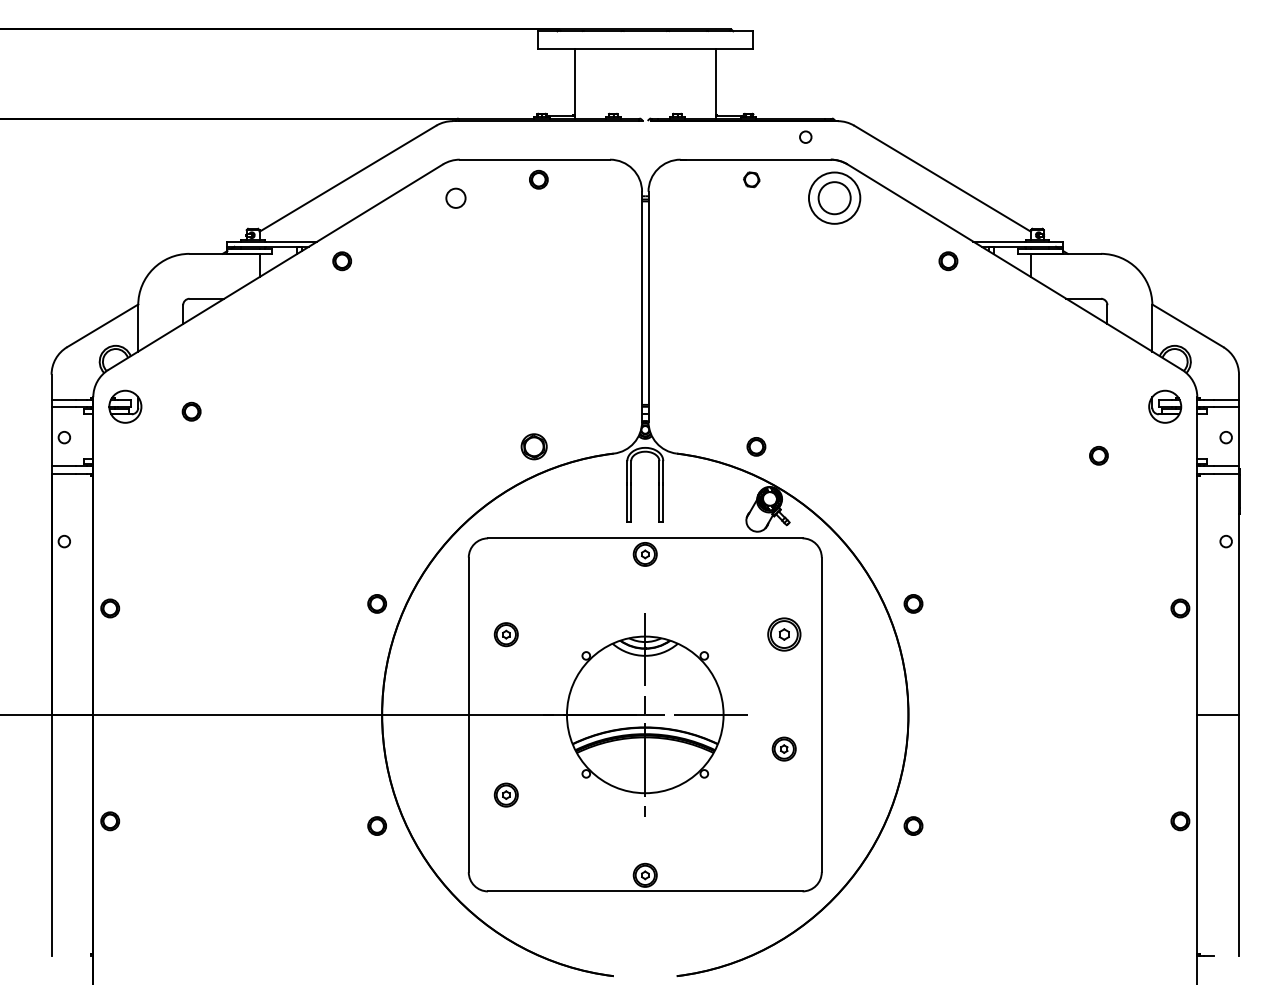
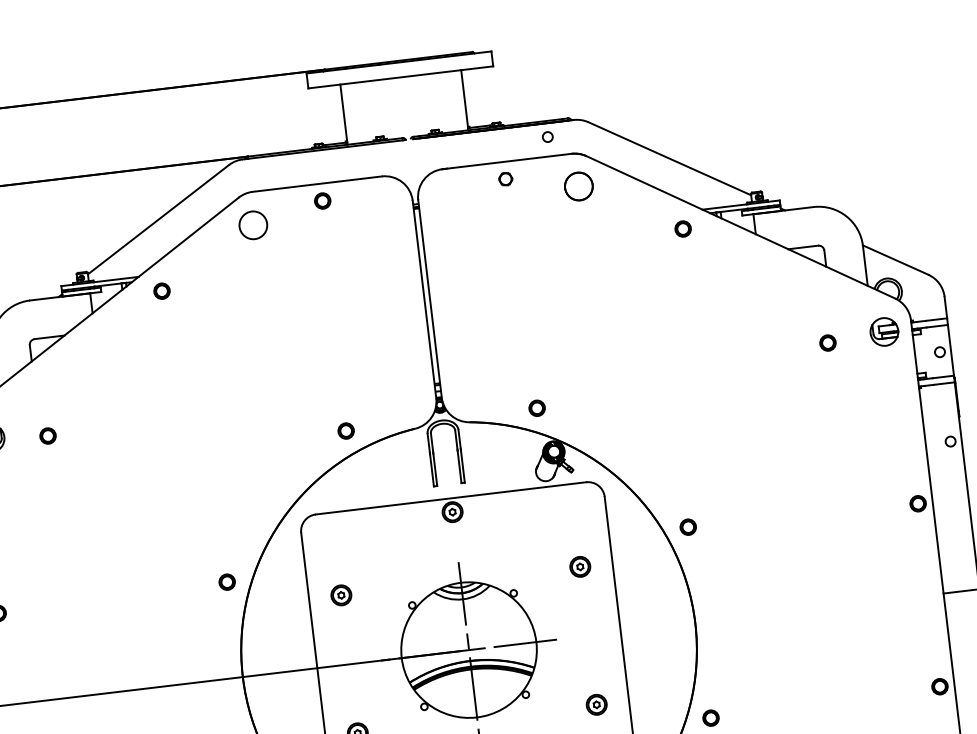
circle: (455, 198) -> (252, 225), size x1.67
circle: (834, 198) -> (578, 186), size x0.62
part: (534, 446) -> (346, 430), size x0.71
part: (1098, 455) -> (827, 342), moved
part: (783, 634) -> (579, 566), size x0.71
part: (783, 748) -> (596, 704), moved

